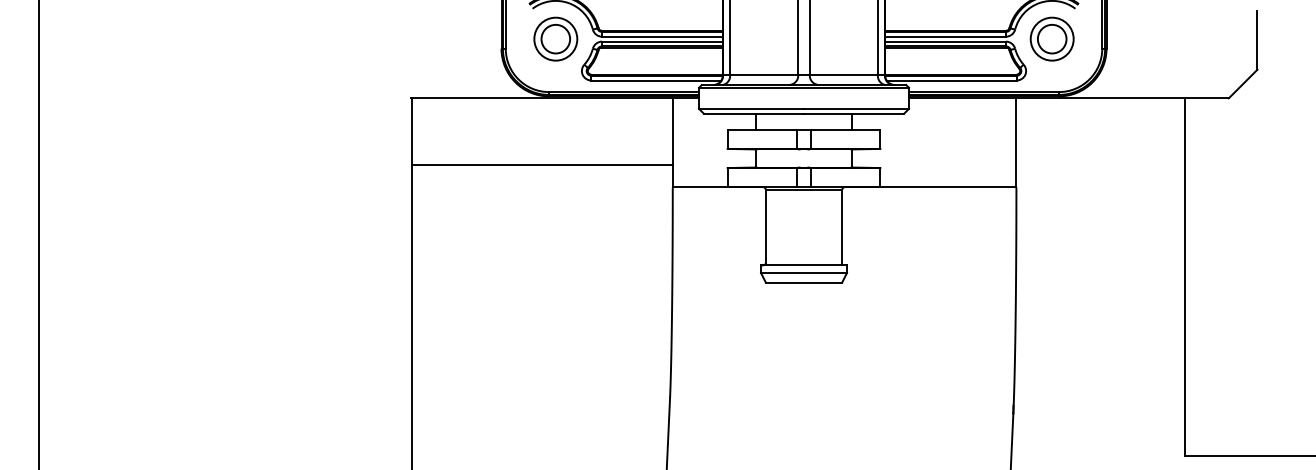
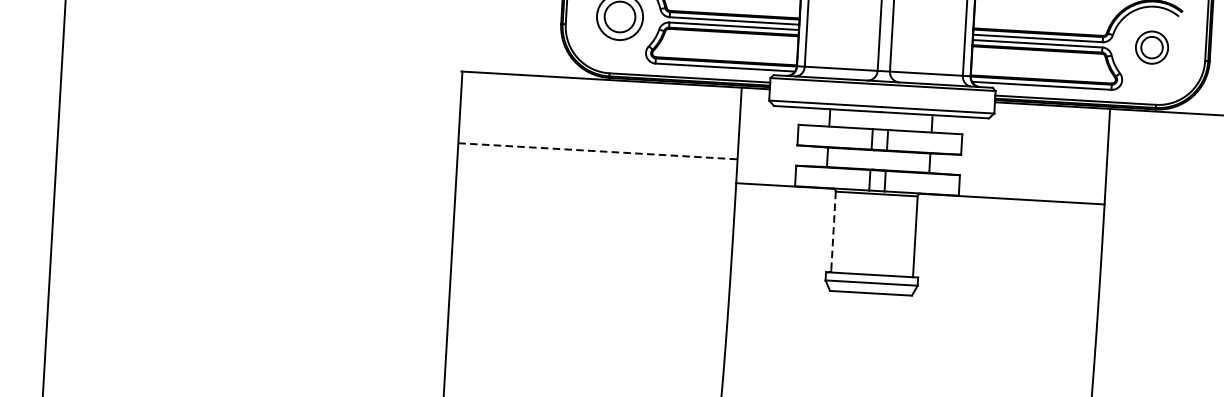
part: (1051, 38) -> (1151, 46), size x0.7
line: (543, 165) -> (599, 151), solid -> dashed
line: (765, 227) -> (833, 231), solid -> dashed

